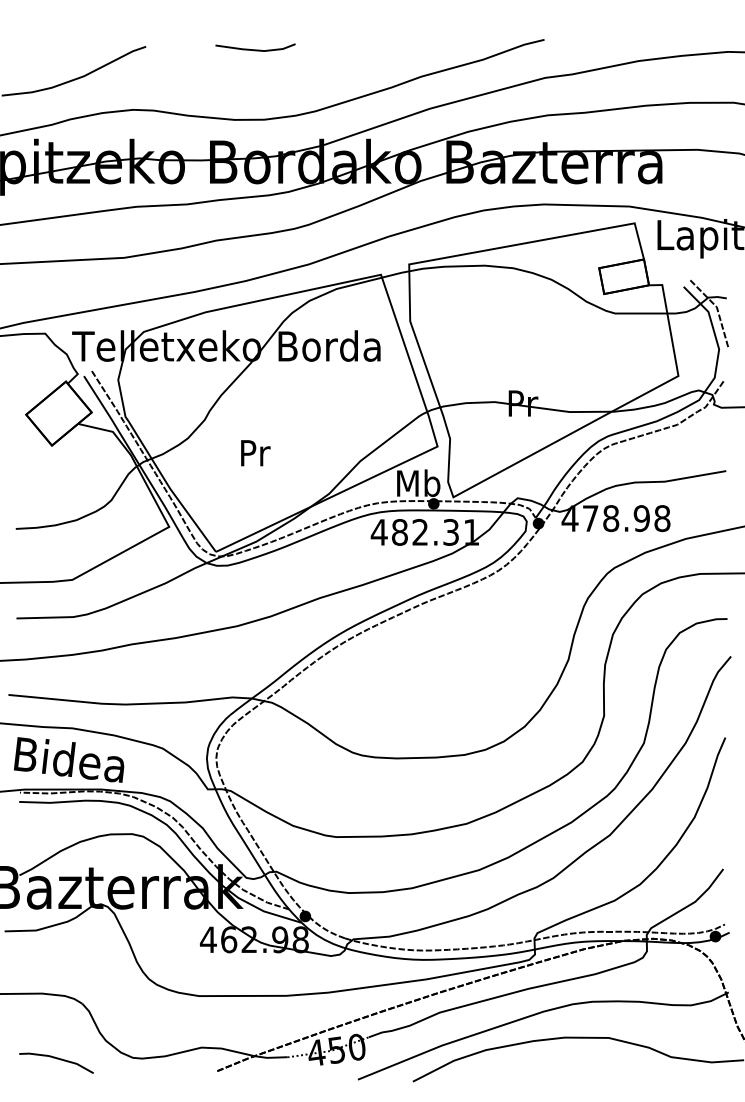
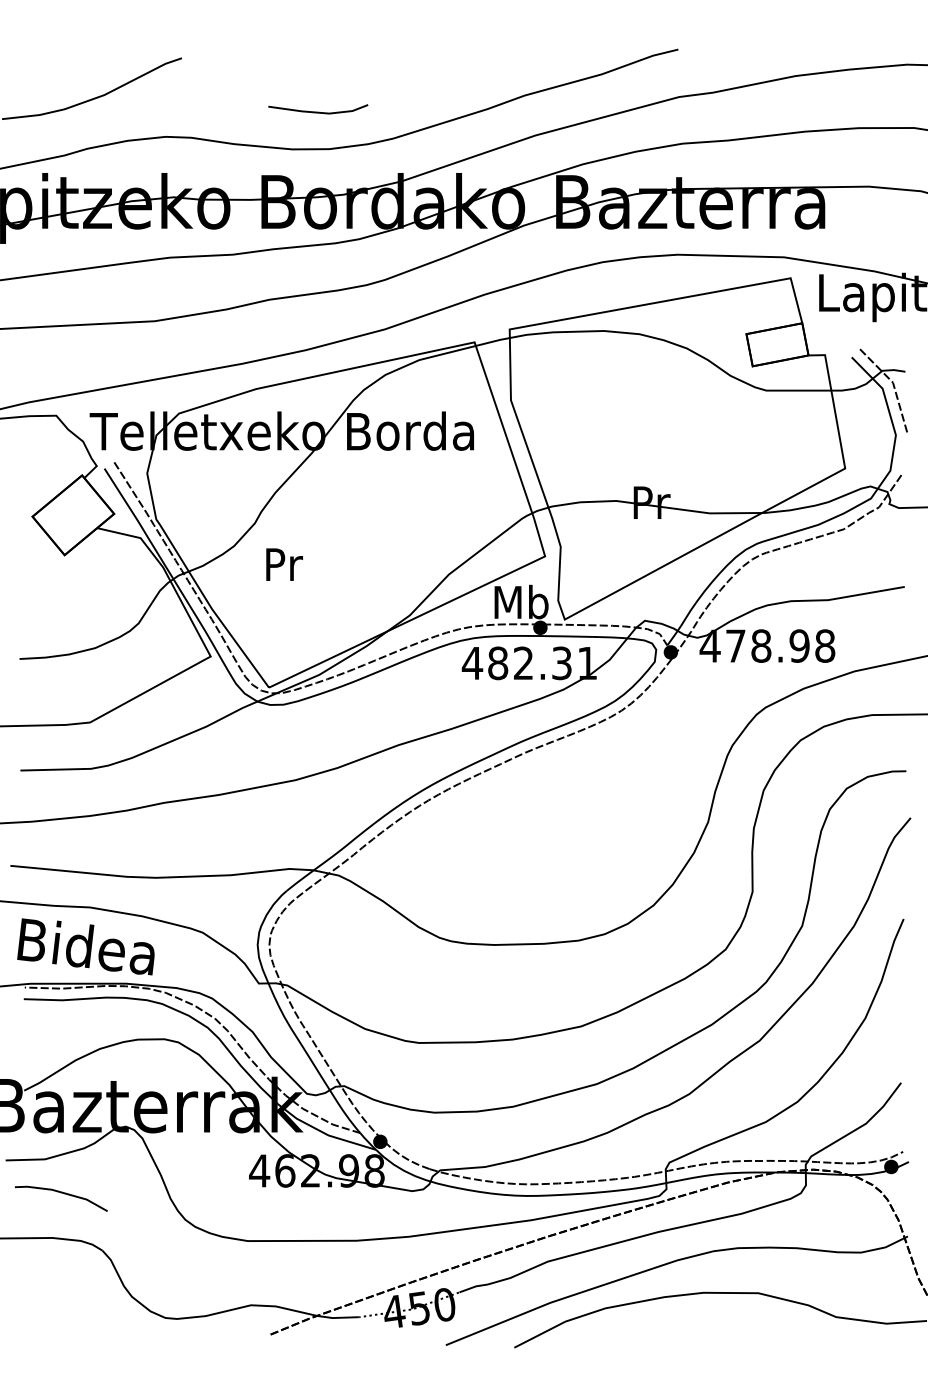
line: (255, 49) -> (318, 111), moved
text: (255, 453) -> (284, 564), moved
line: (56, 1059) -> (61, 1193), moved

